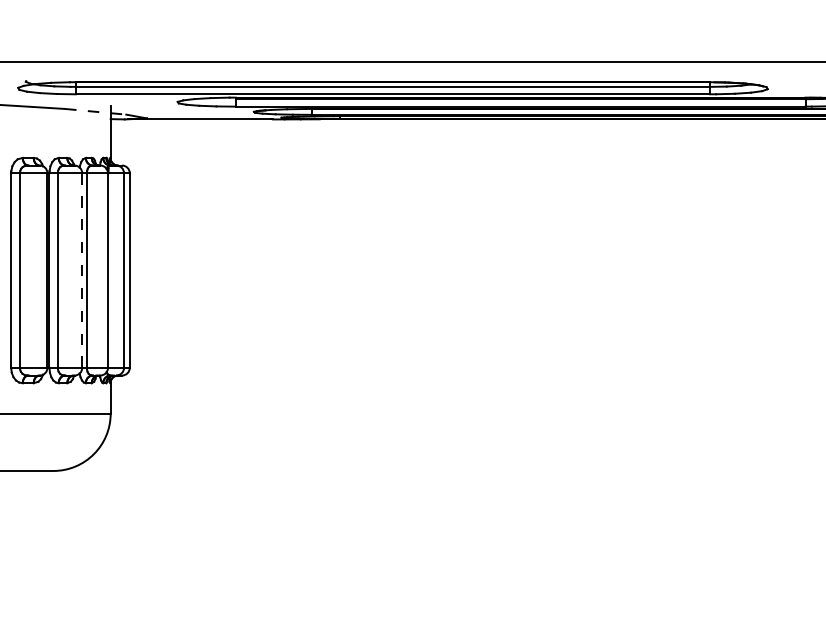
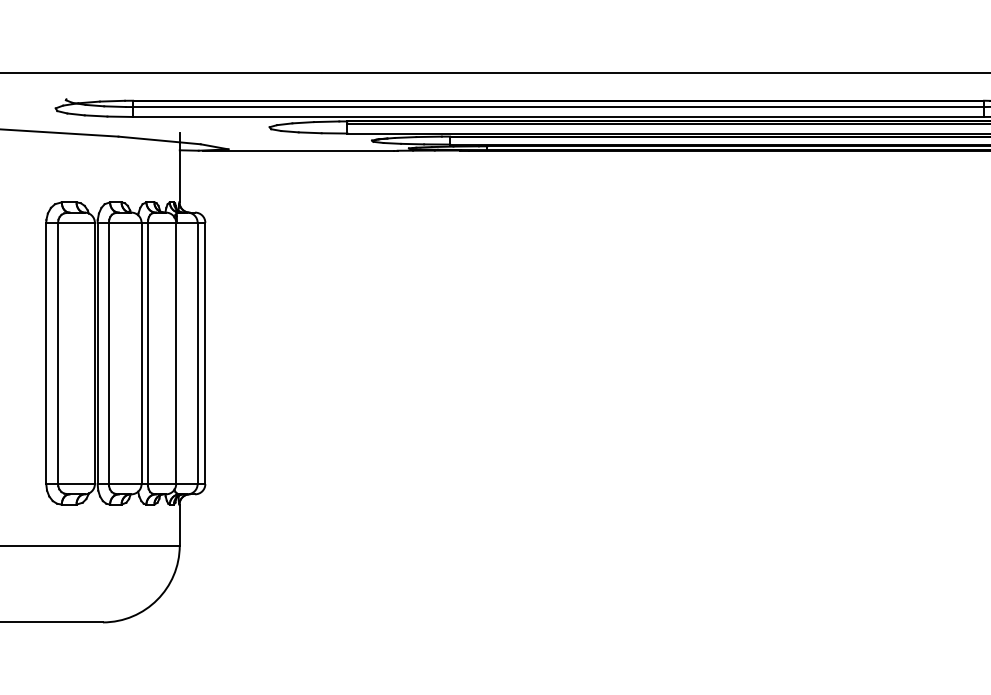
line: (95, 111) -> (159, 140), dashed -> solid
line: (82, 270) -> (141, 353), dashed -> solid

